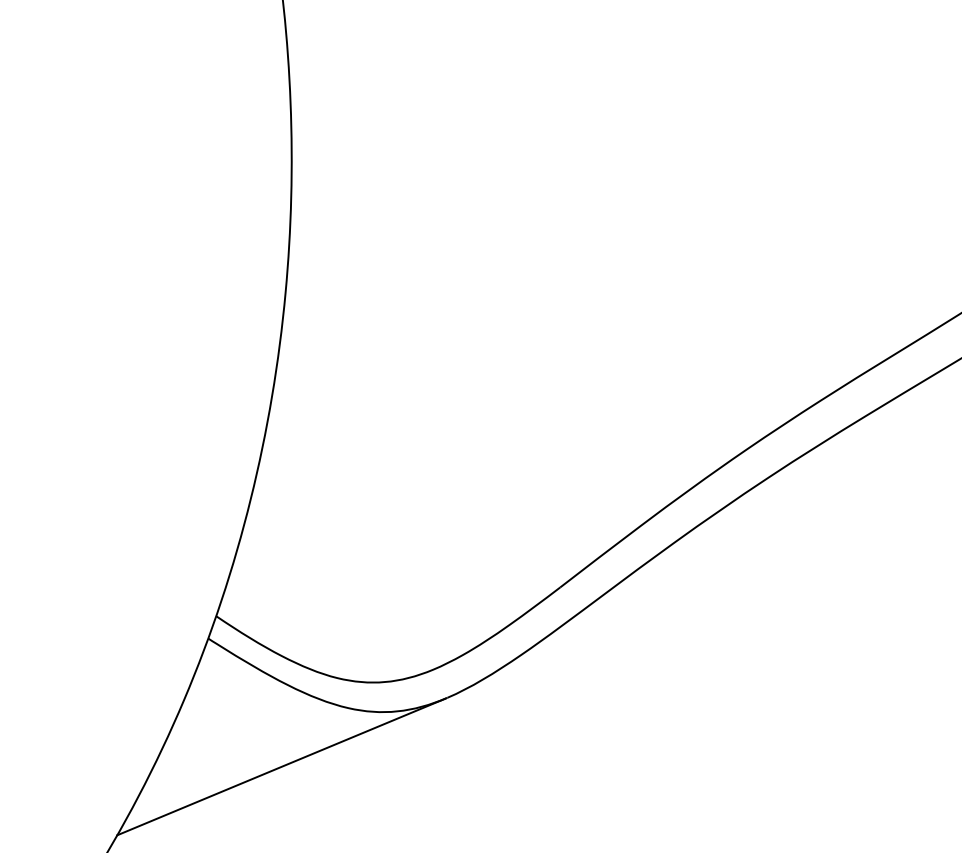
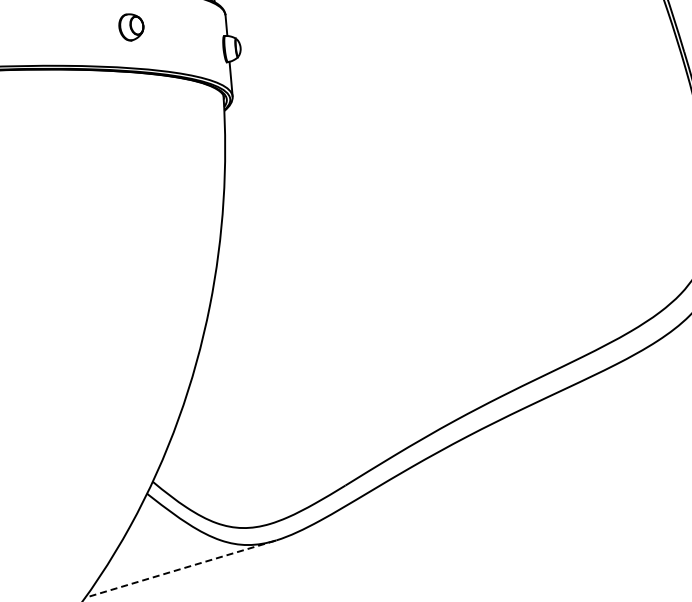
line: (279, 767) -> (179, 569), solid -> dashed

